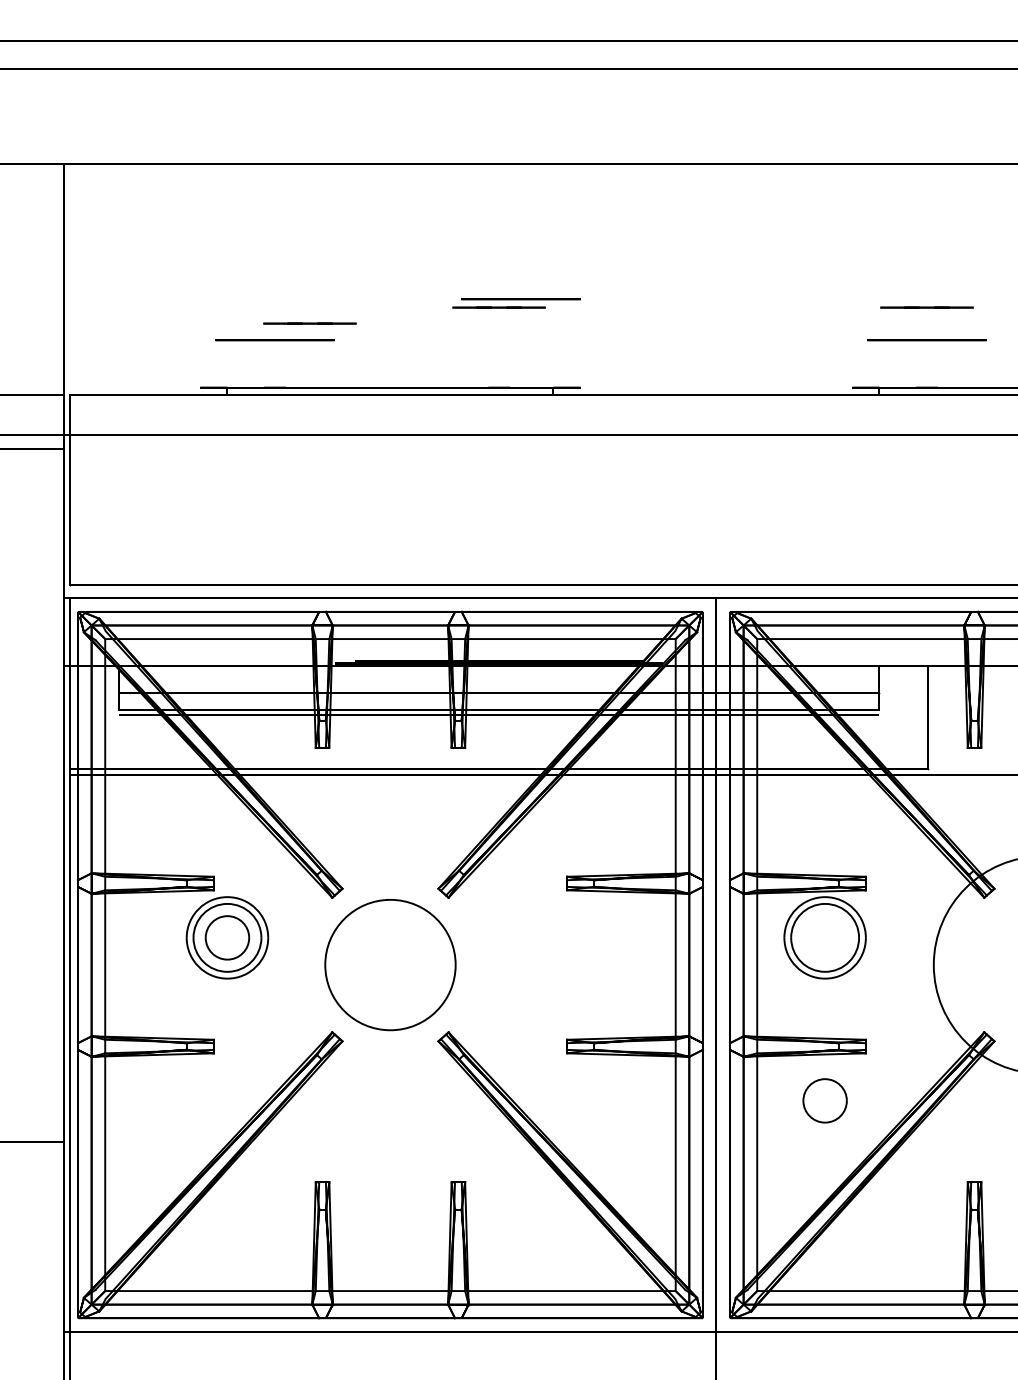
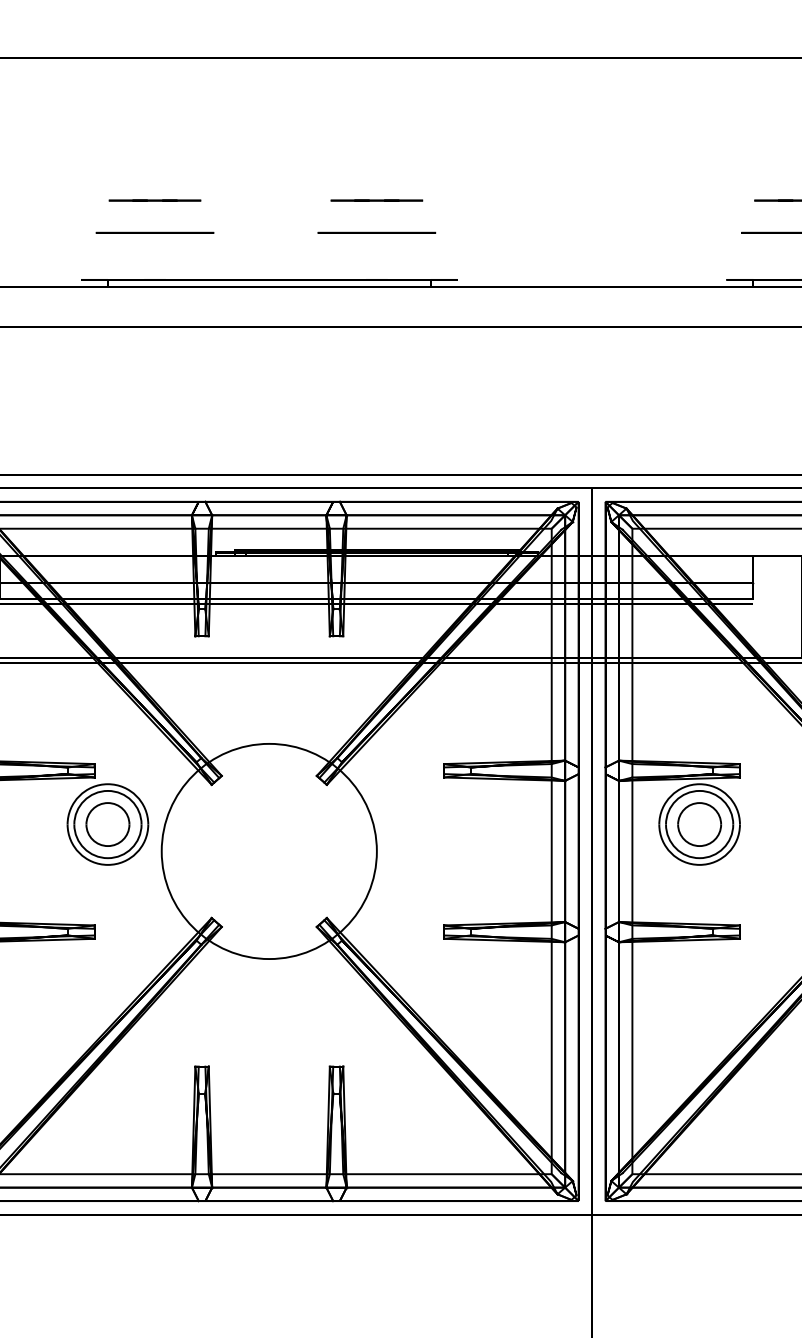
circle: (520, 299) -> (376, 233), moved
line: (309, 323) -> (154, 200), moved
circle: (390, 964) -> (269, 850), size x1.67
part: (824, 1100) -> (699, 824), moved

